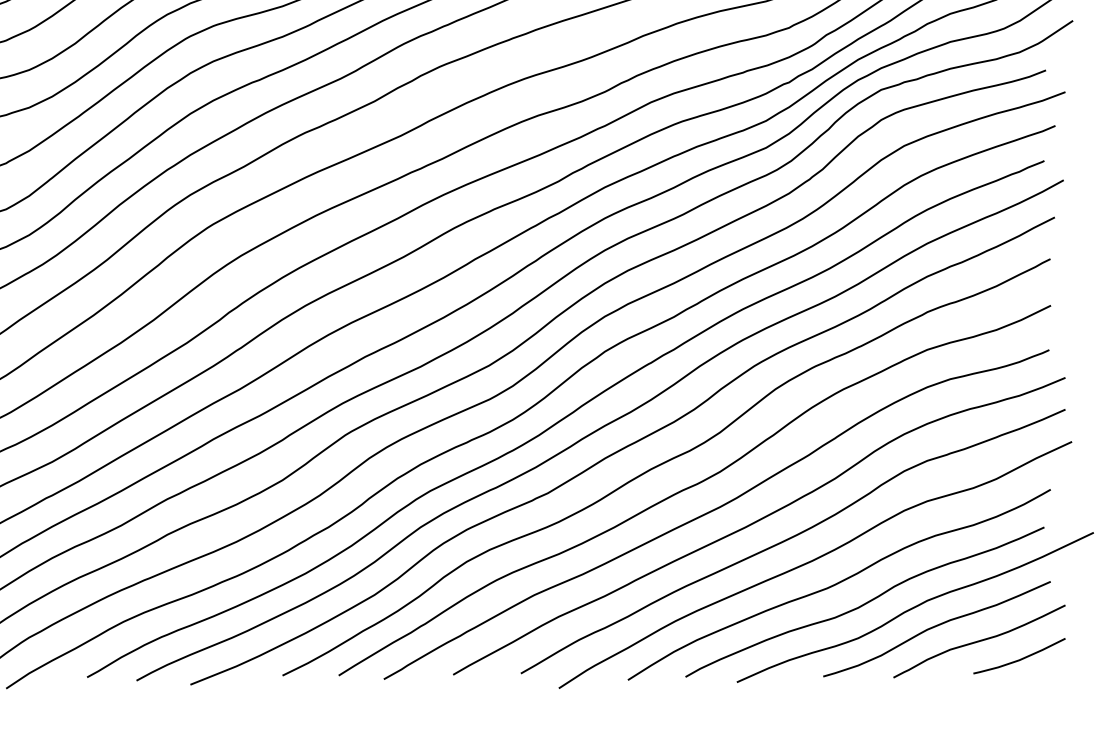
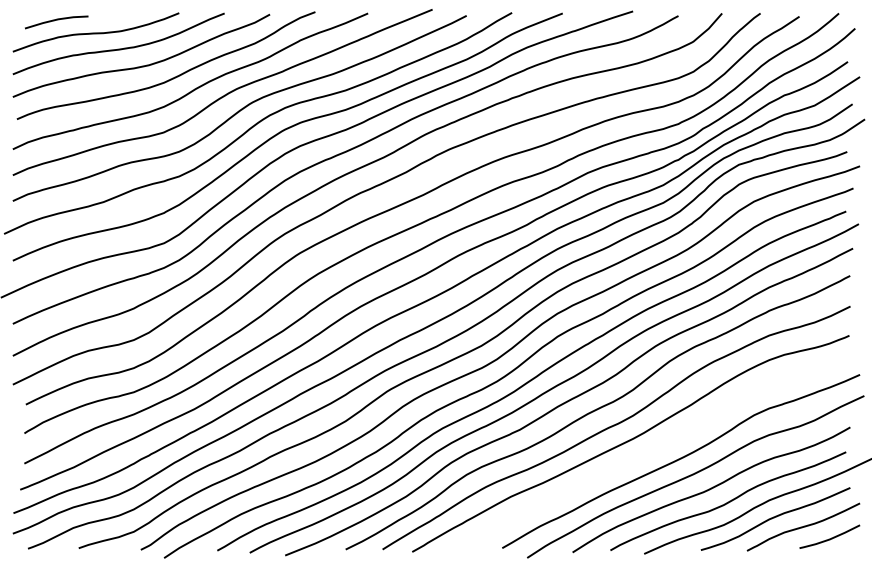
curve: (757, 523) -> (657, 449), removed

